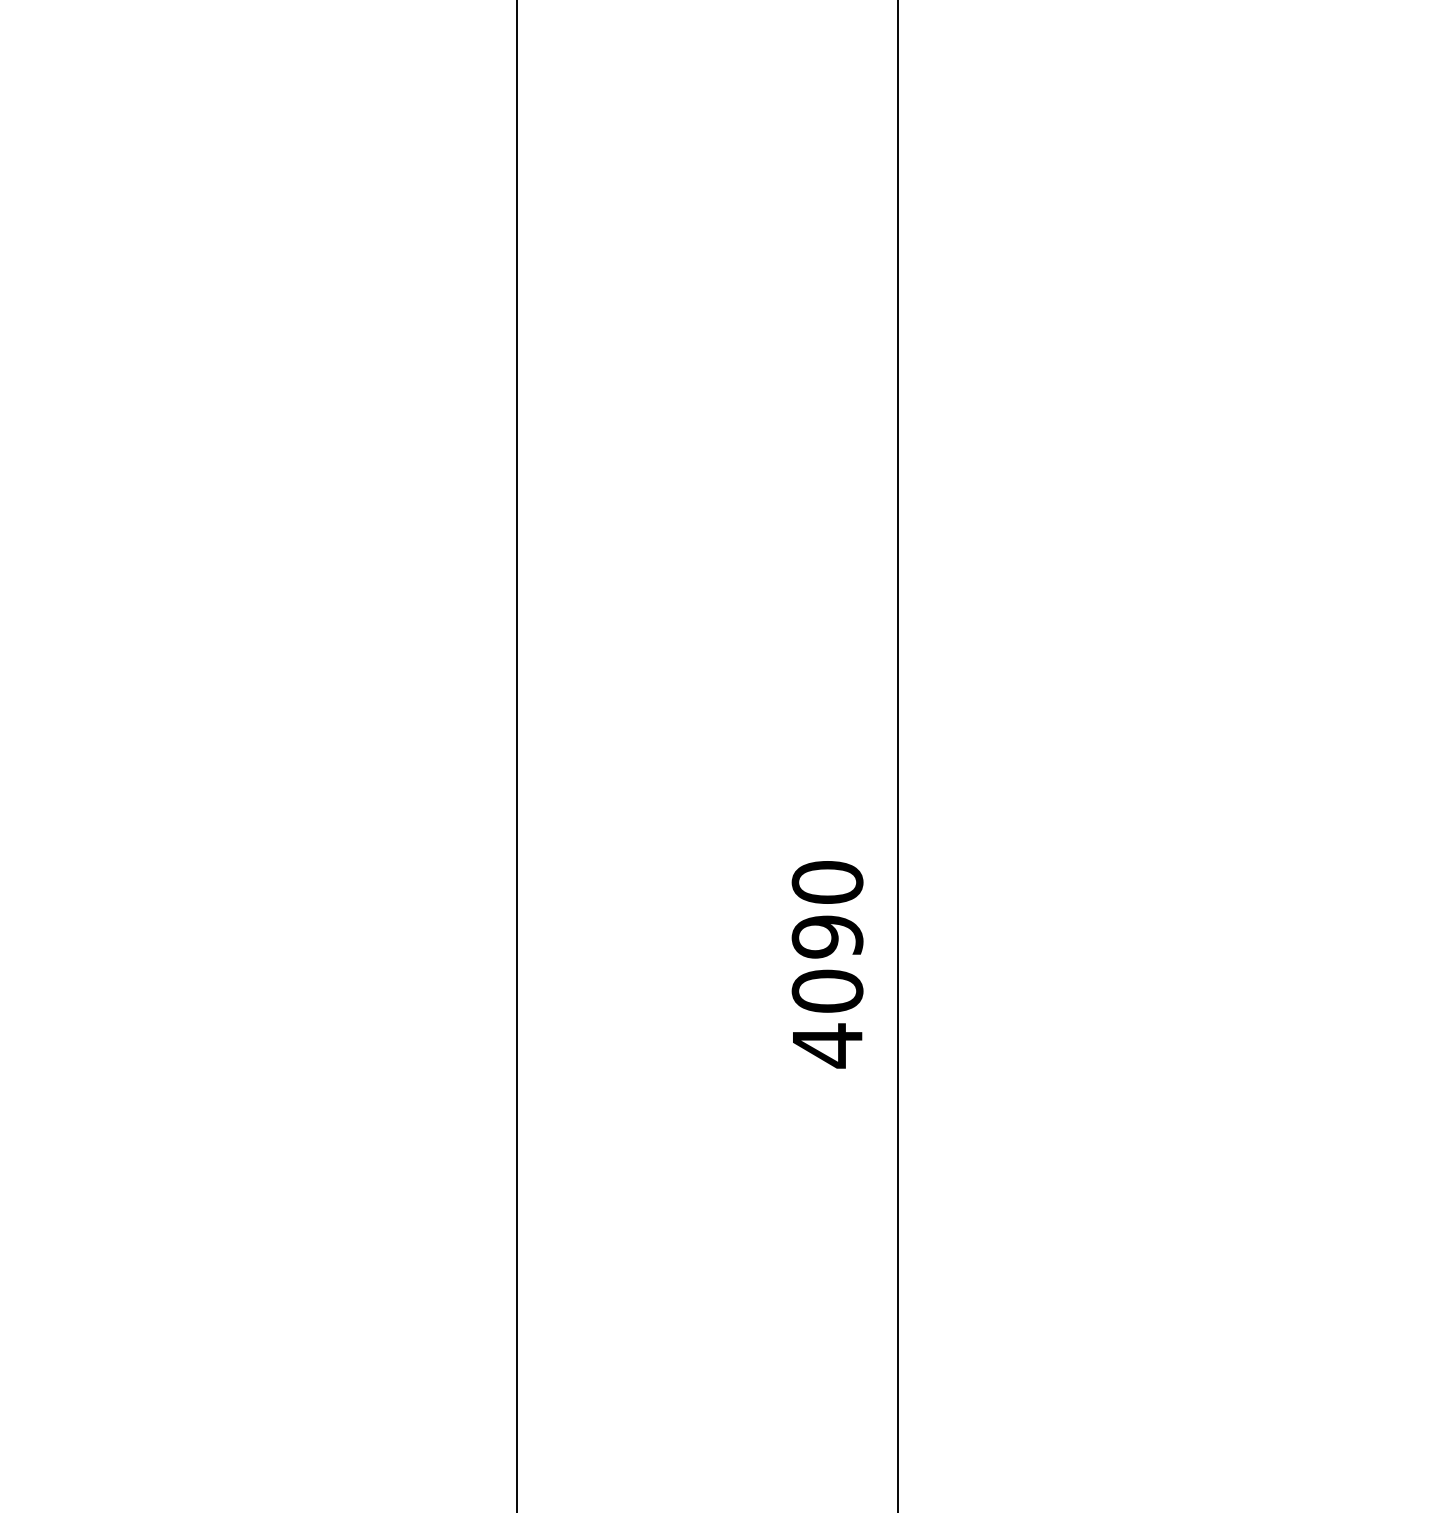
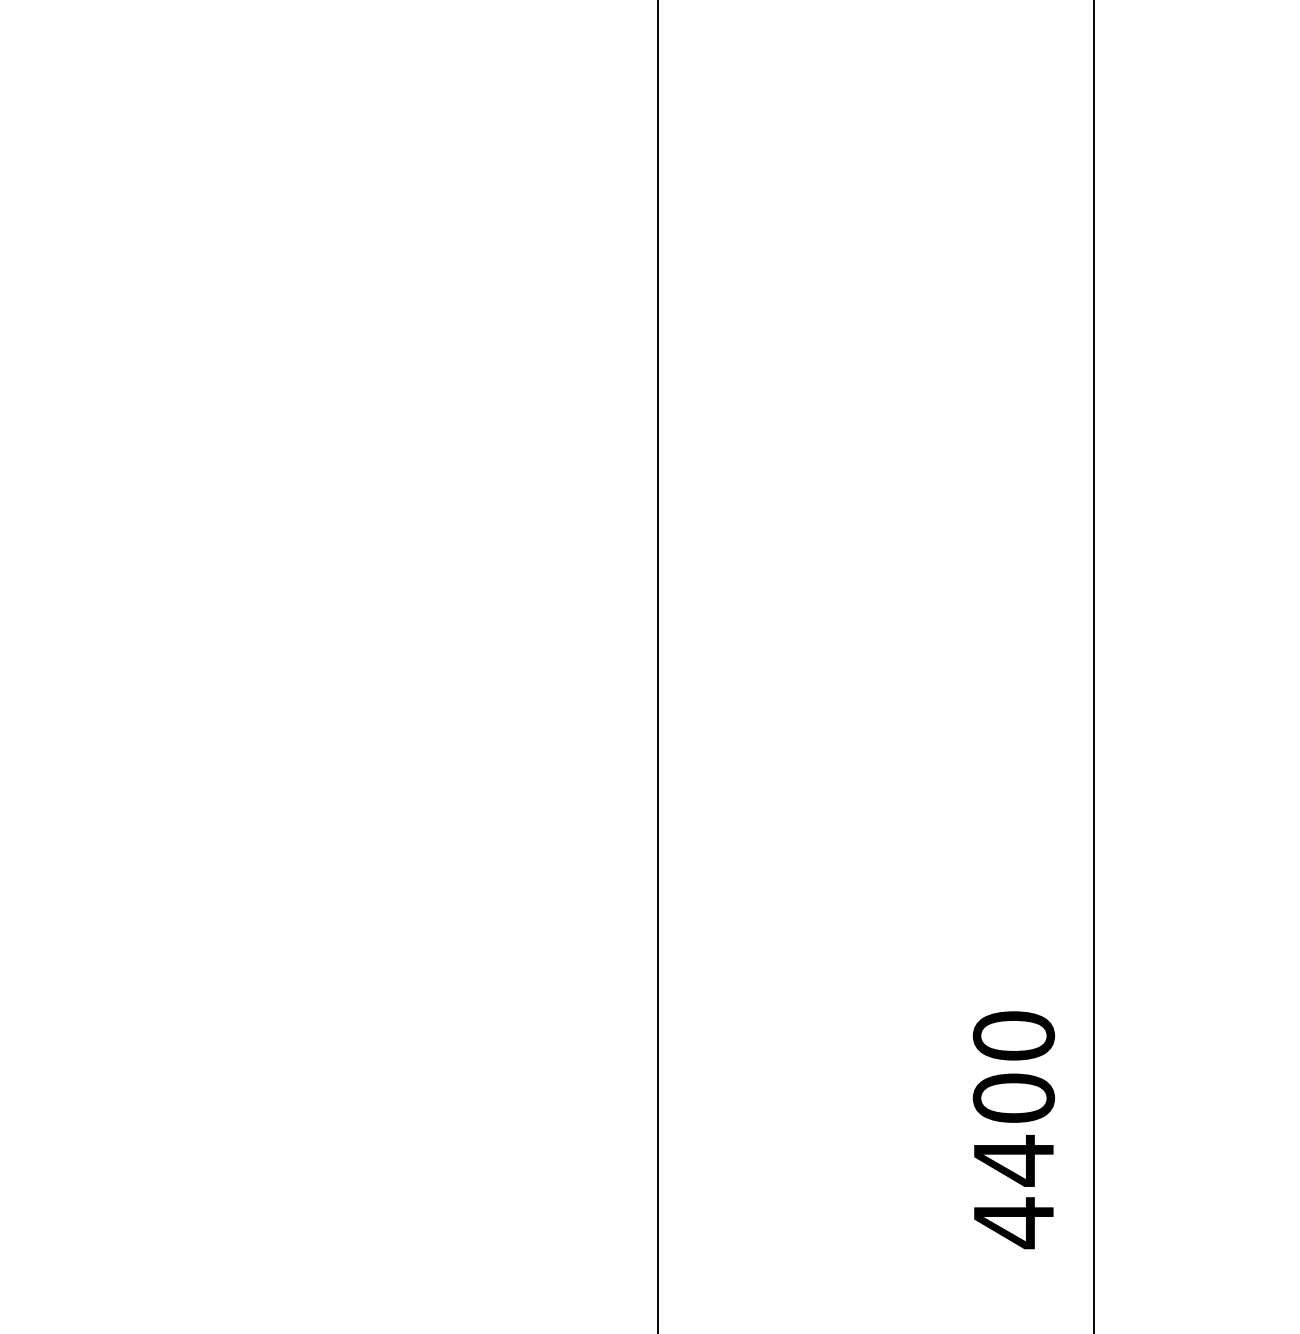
text: (827, 964) -> (1013, 1129), 4090 -> 4400

